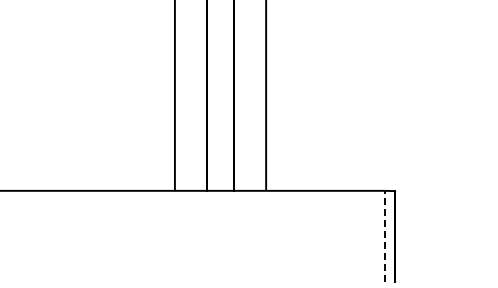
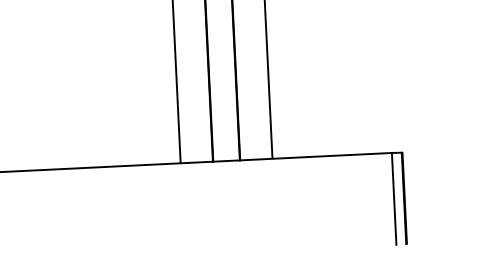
line: (384, 236) -> (393, 198), dashed -> solid

